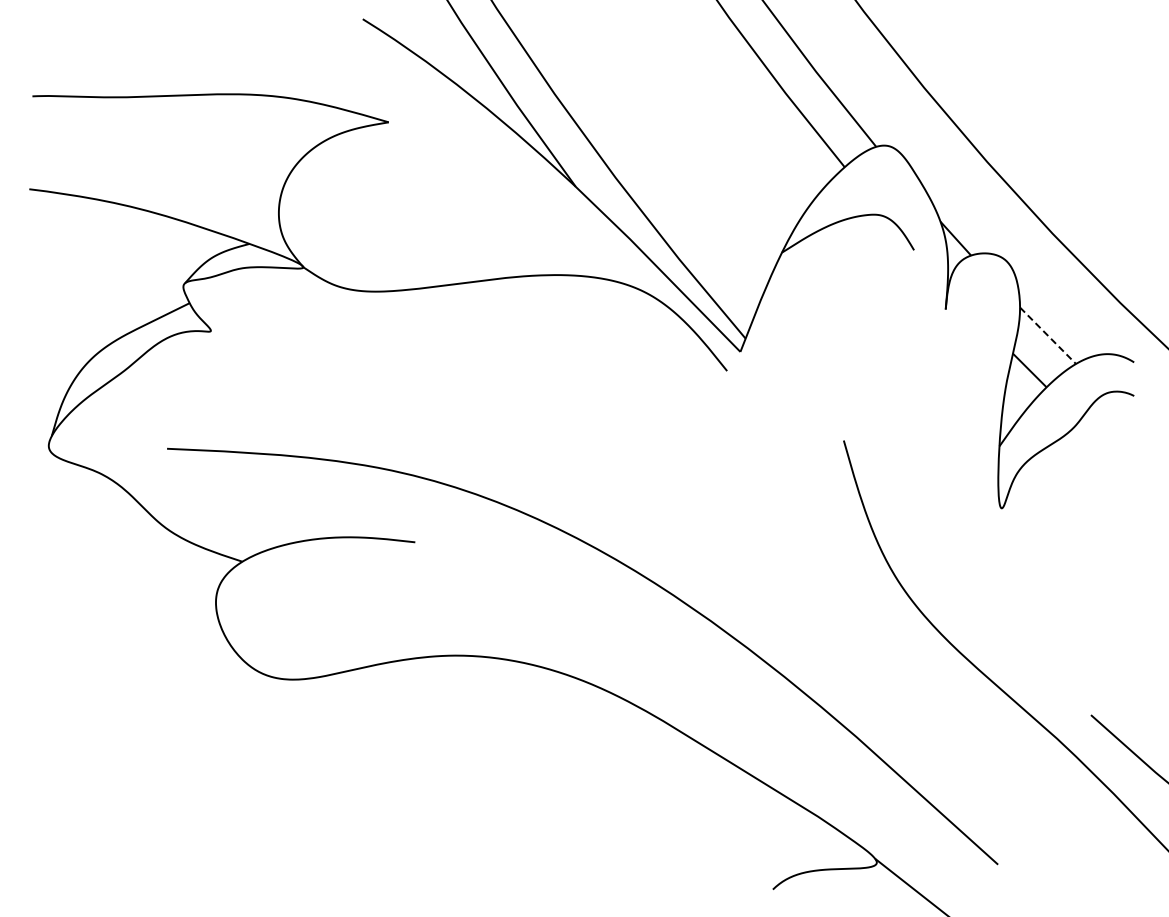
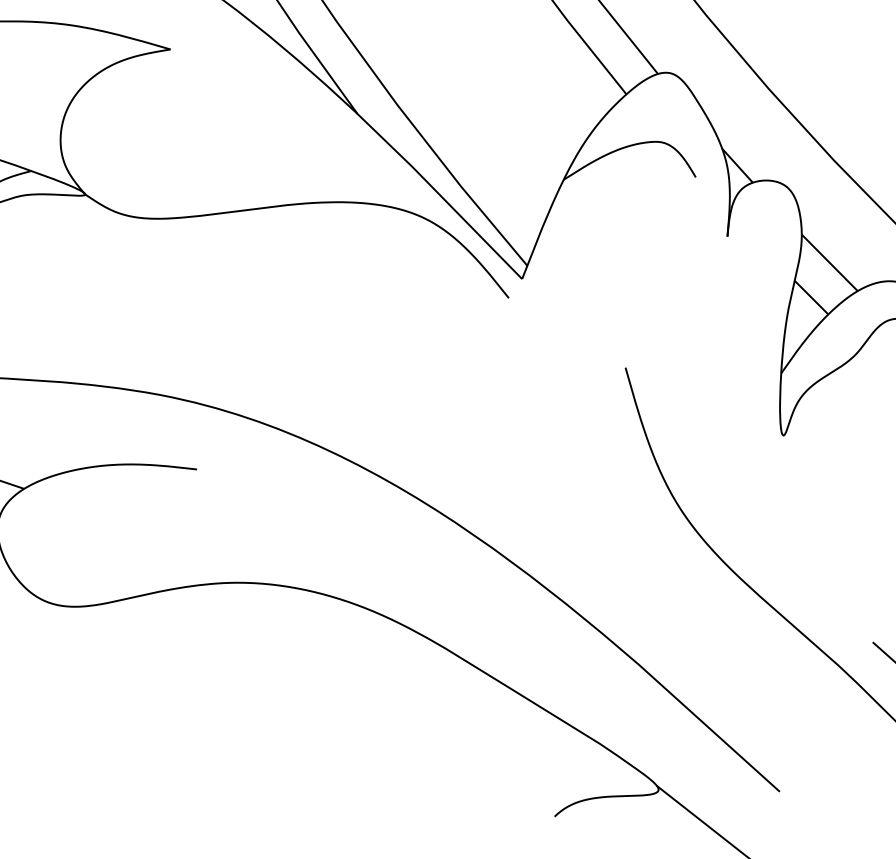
line: (1048, 335) -> (830, 262), dashed -> solid

